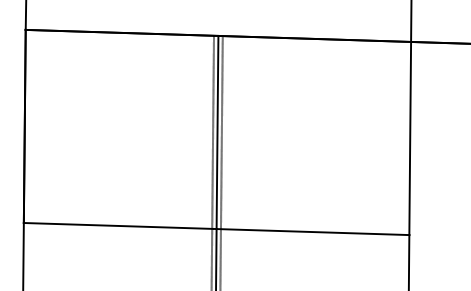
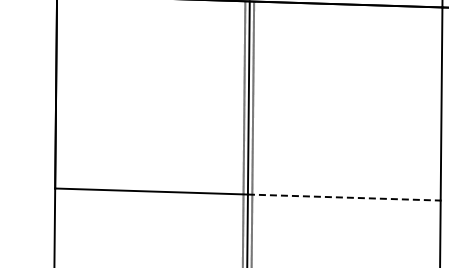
line: (313, 232) -> (344, 198), solid -> dashed

